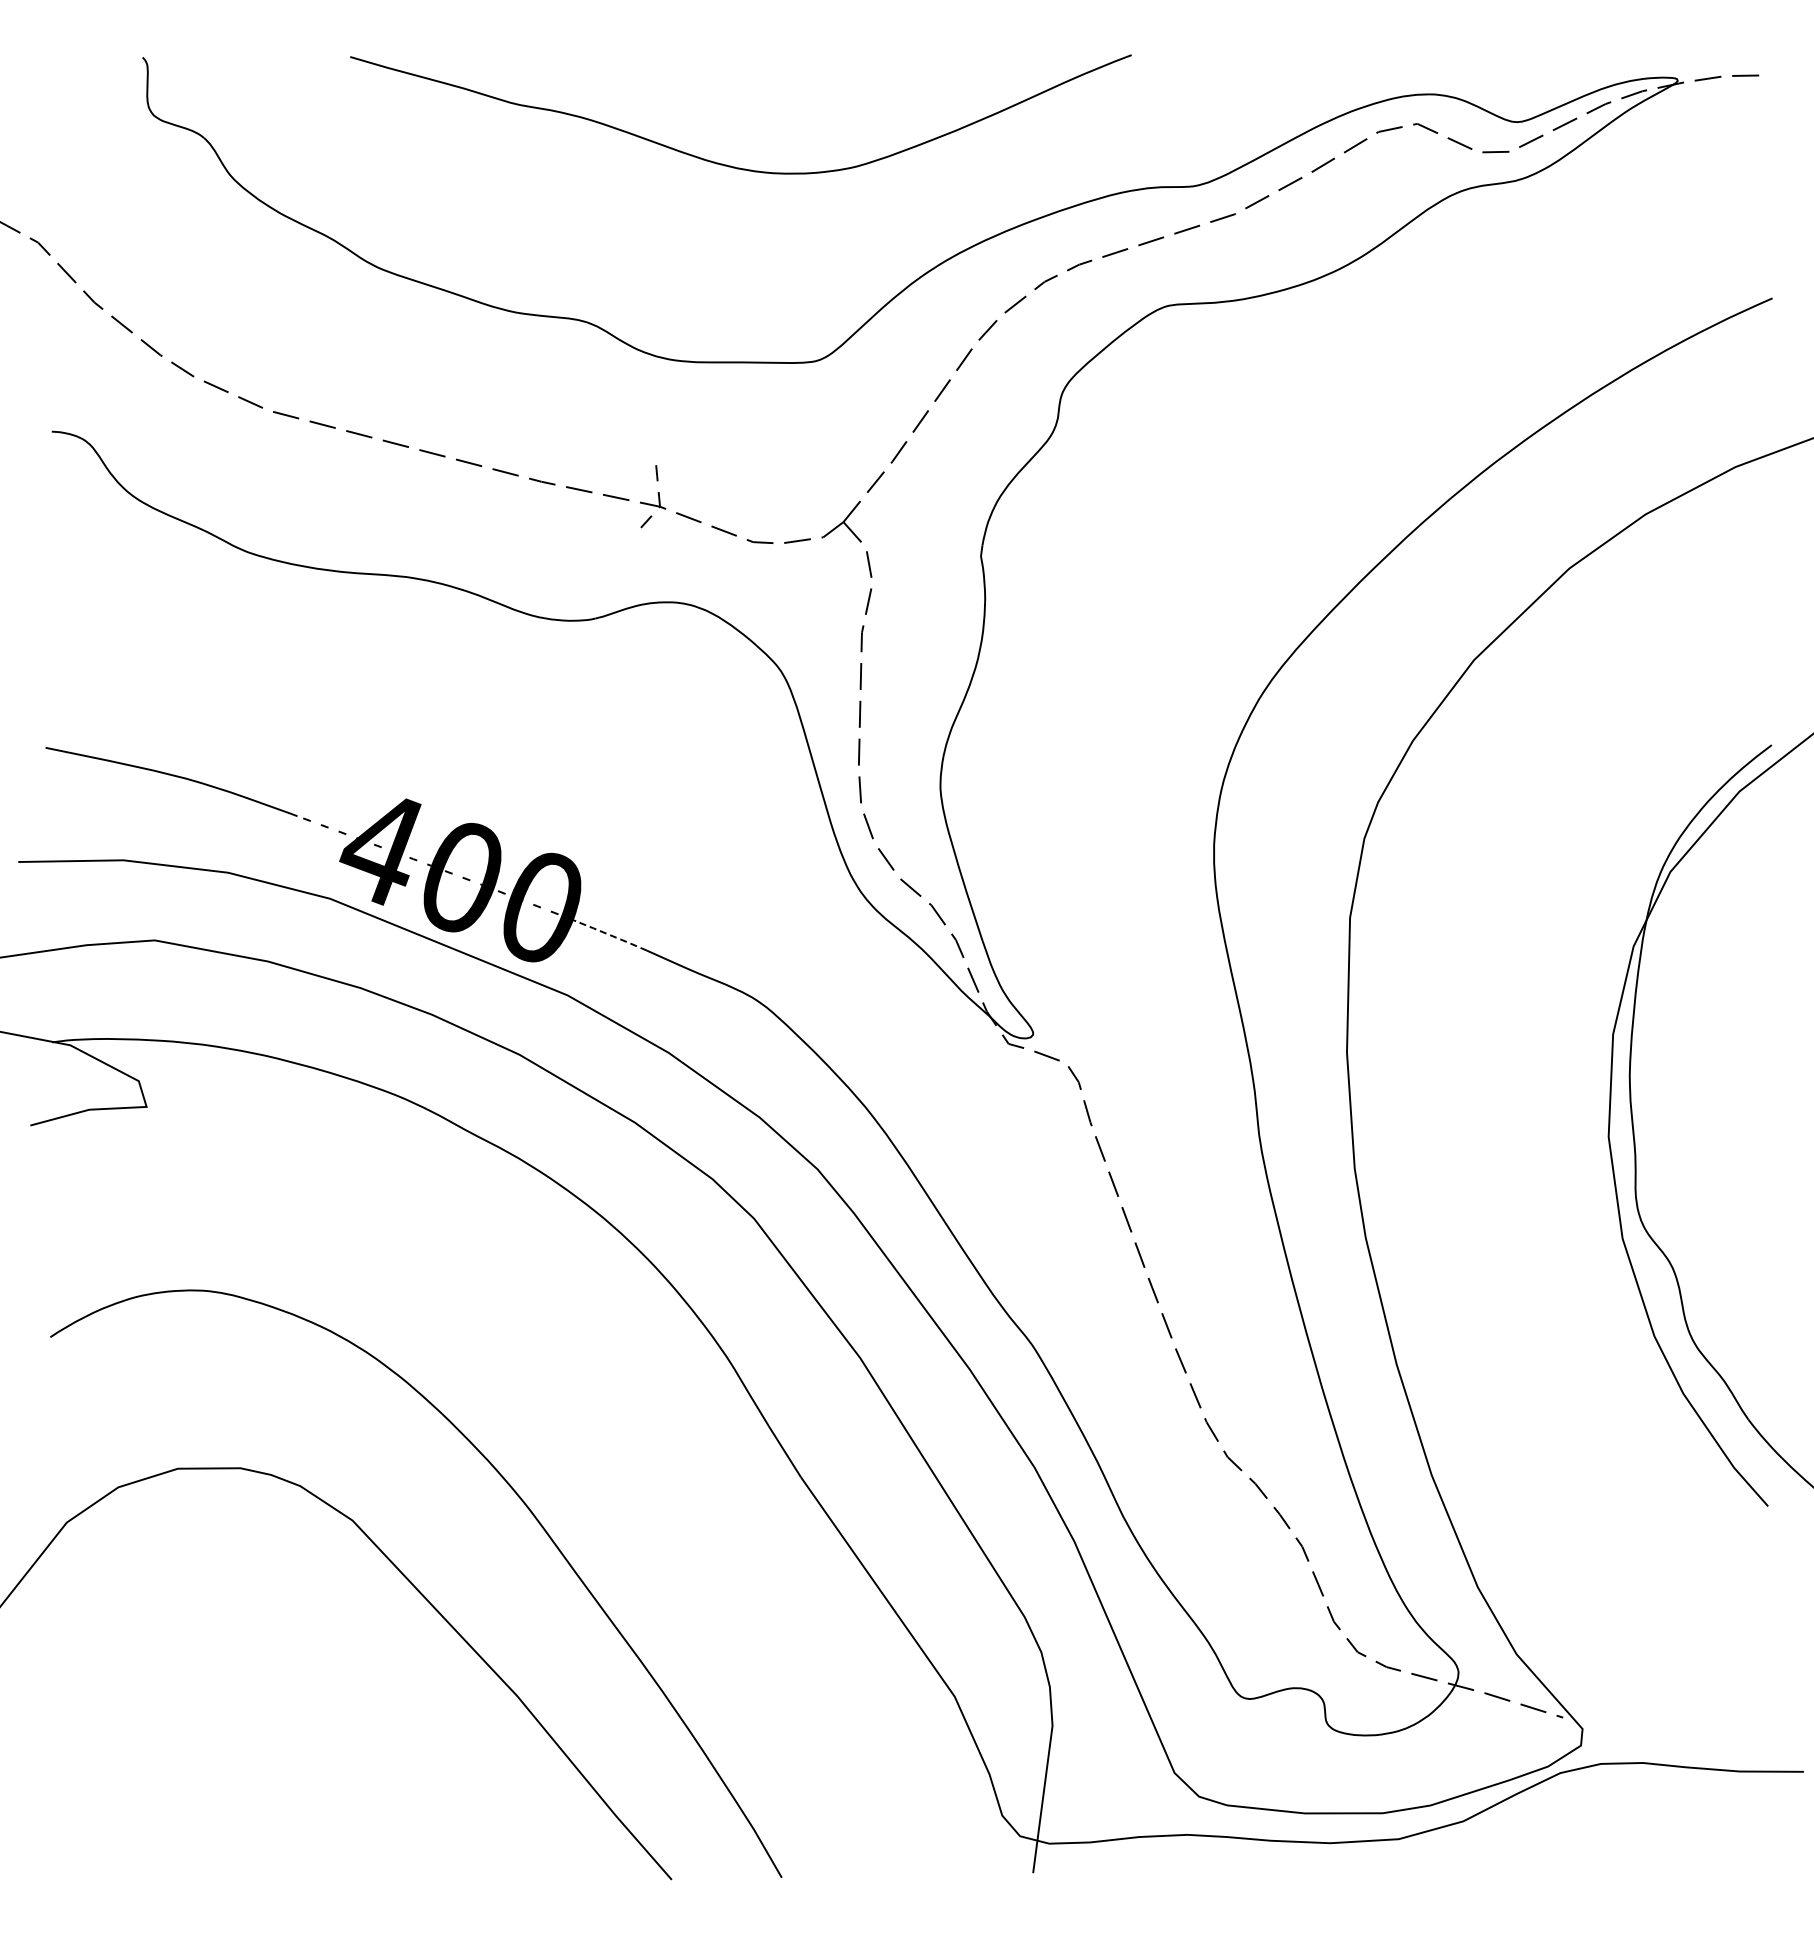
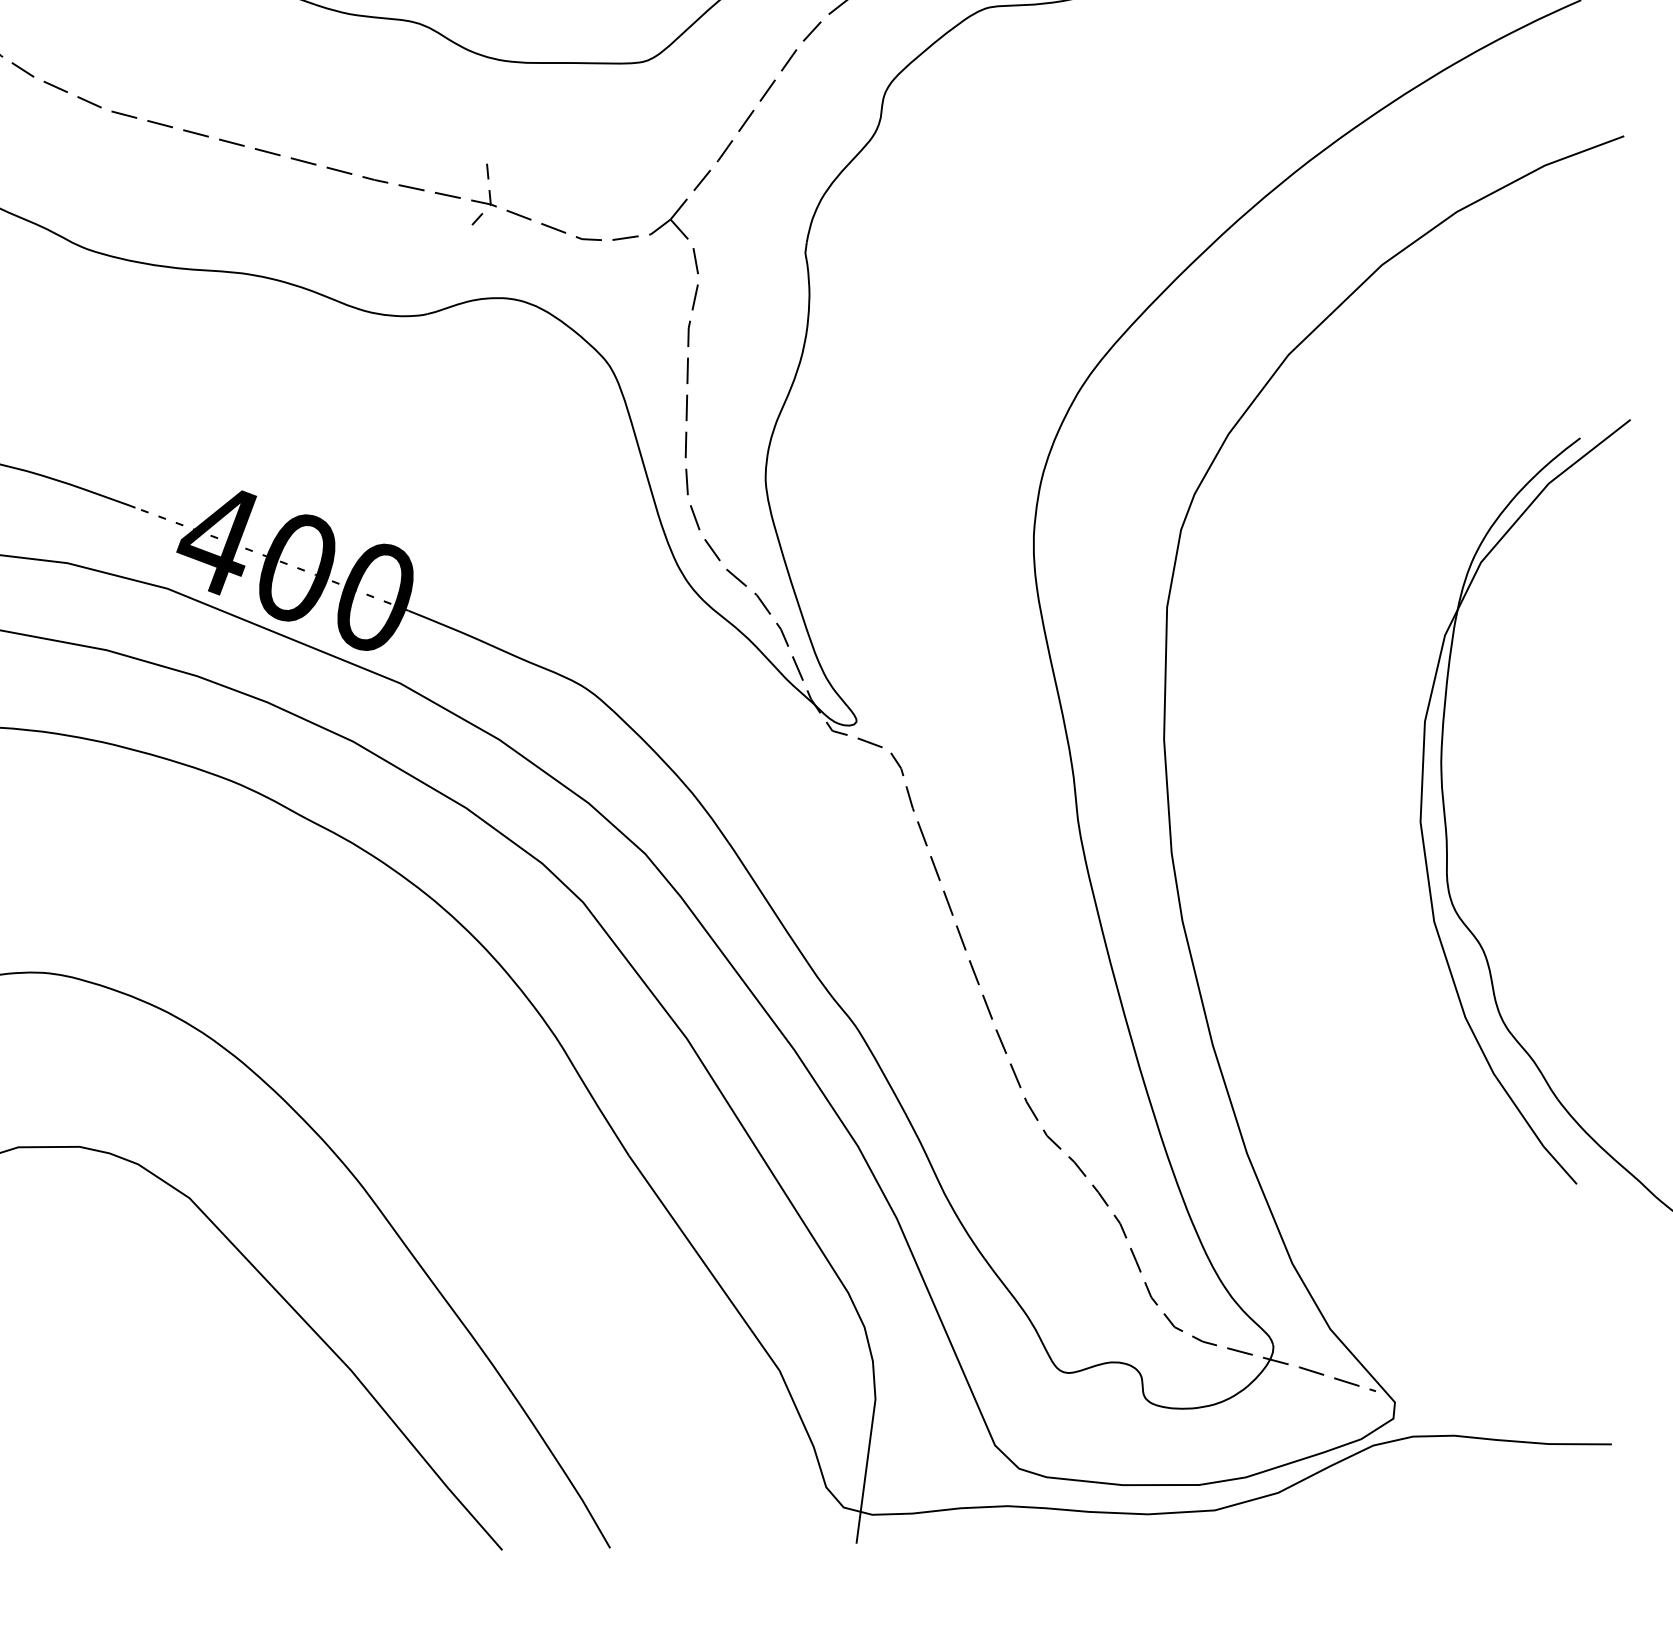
line: (611, 935) -> (443, 624), dashed -> solid

